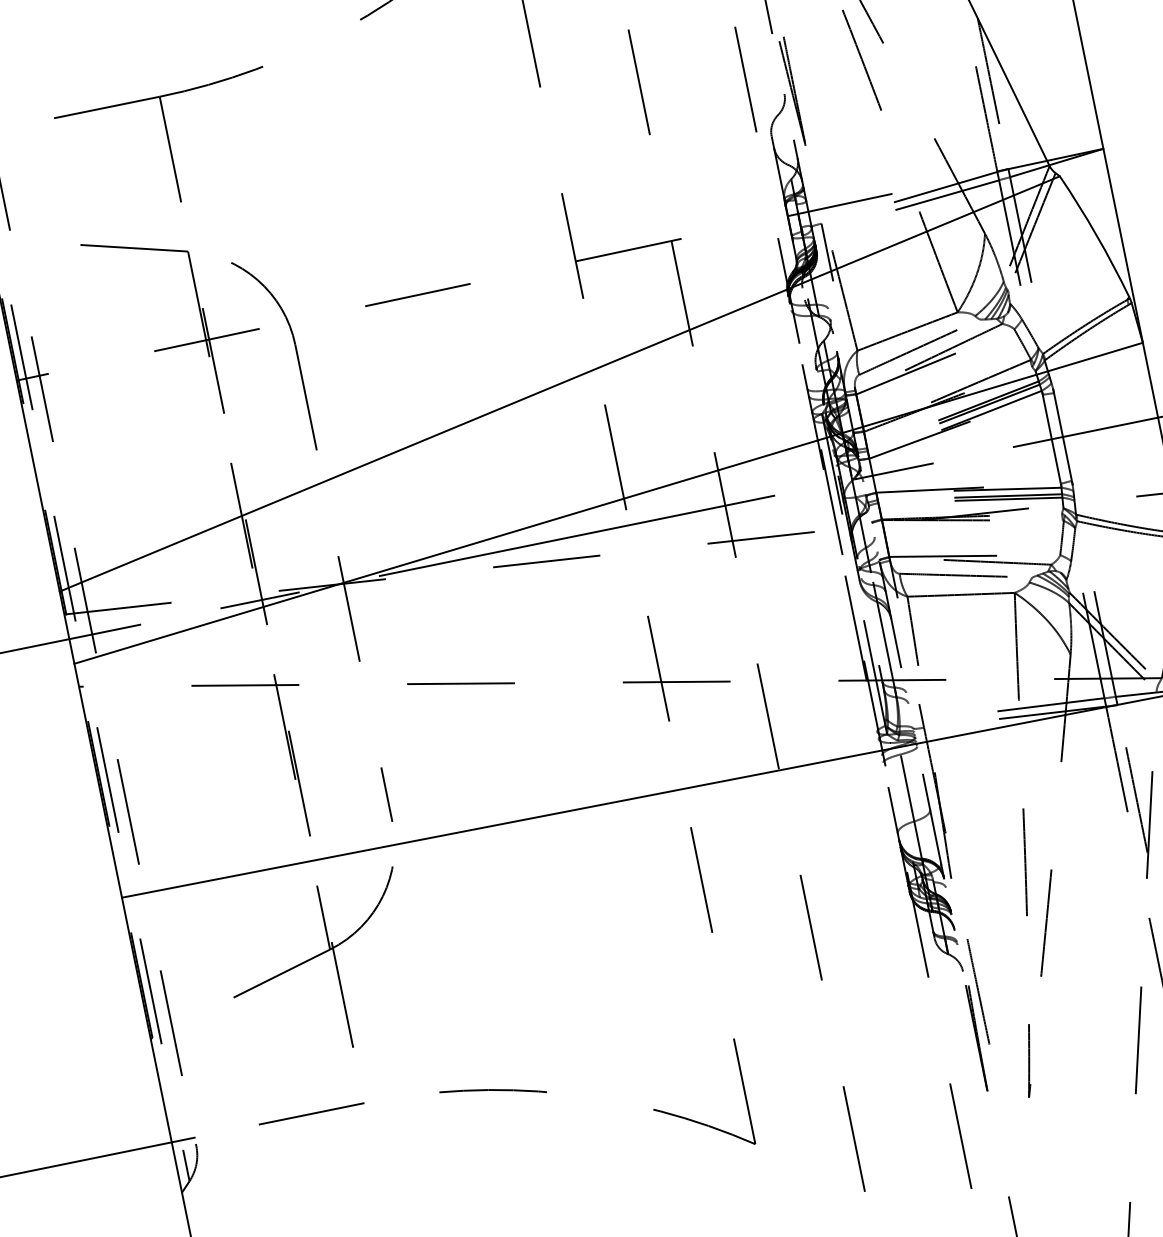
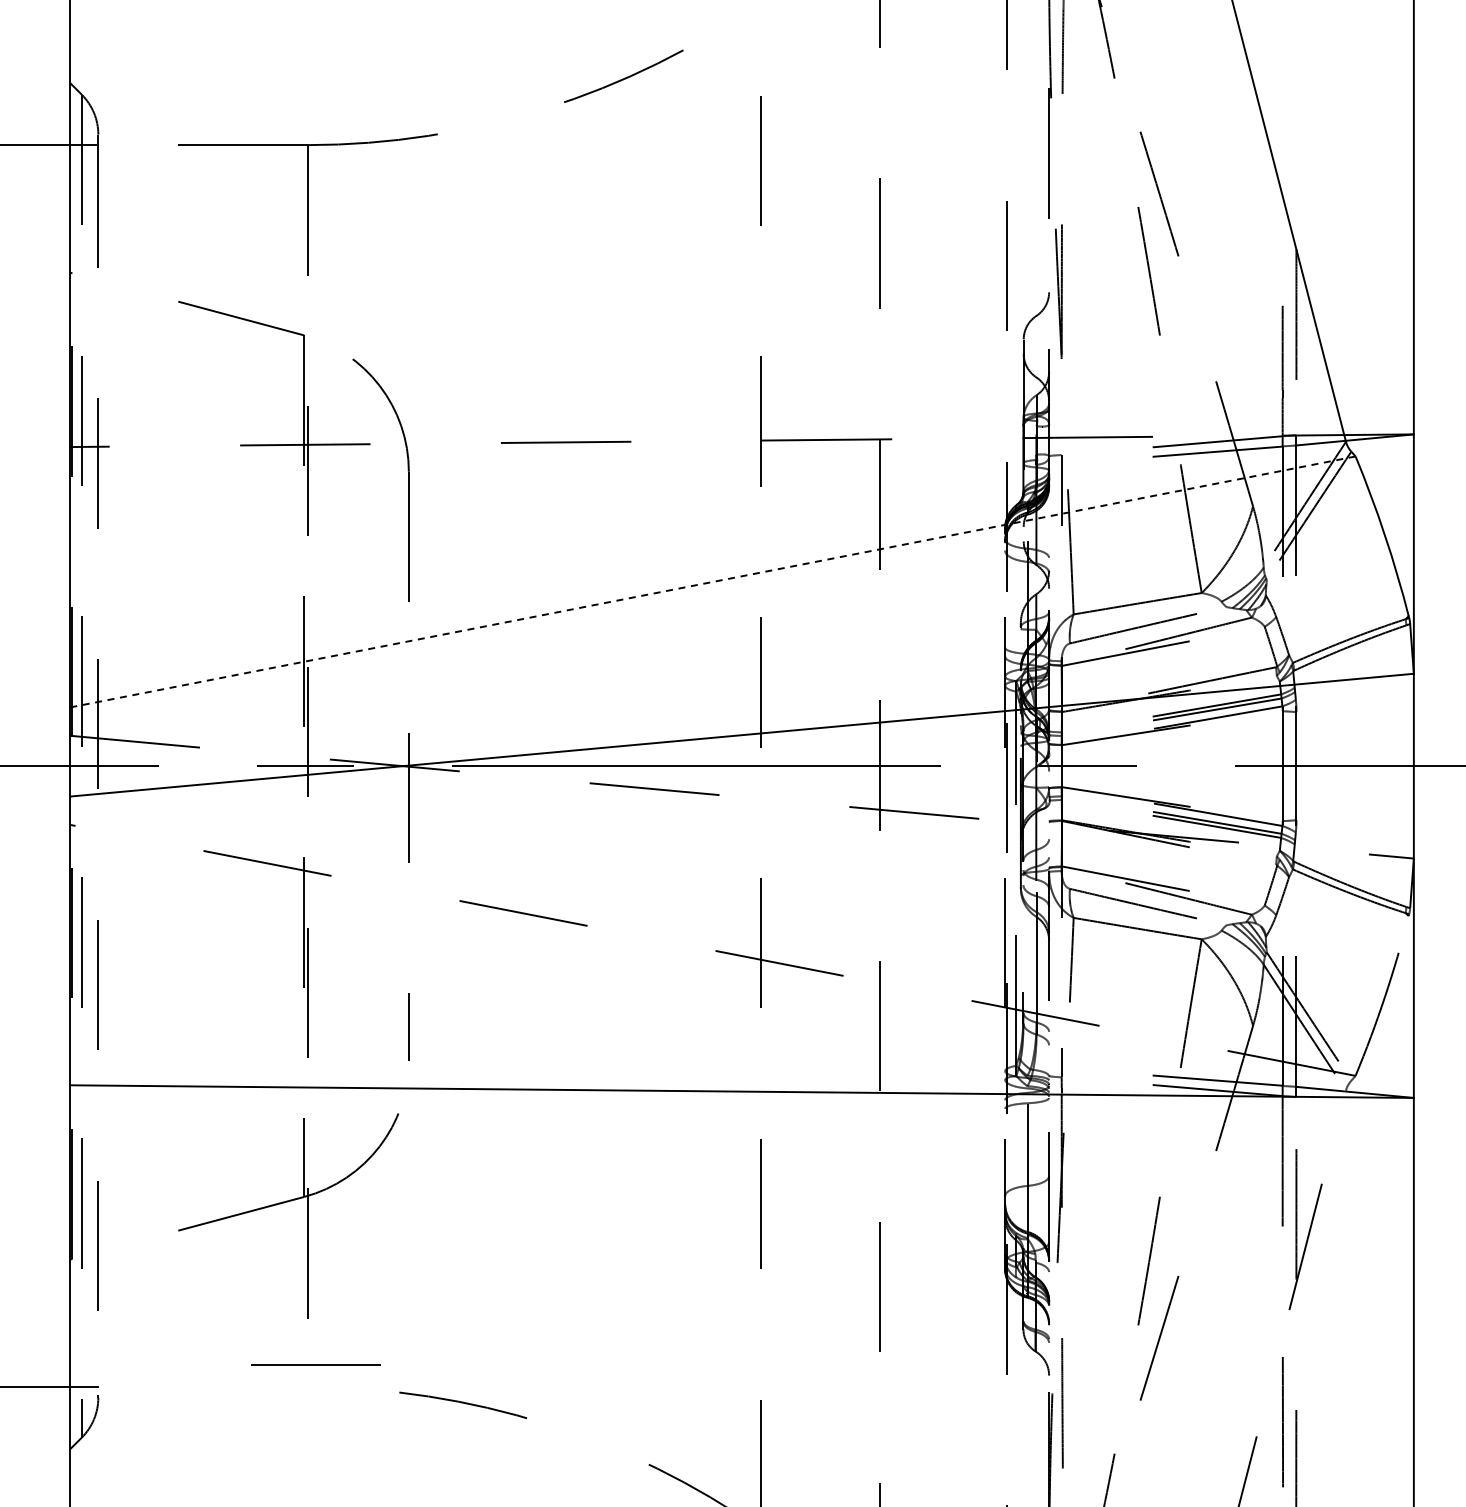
line: (559, 383) -> (712, 581), solid -> dashed
line: (311, 1113) -> (315, 1364), moved

